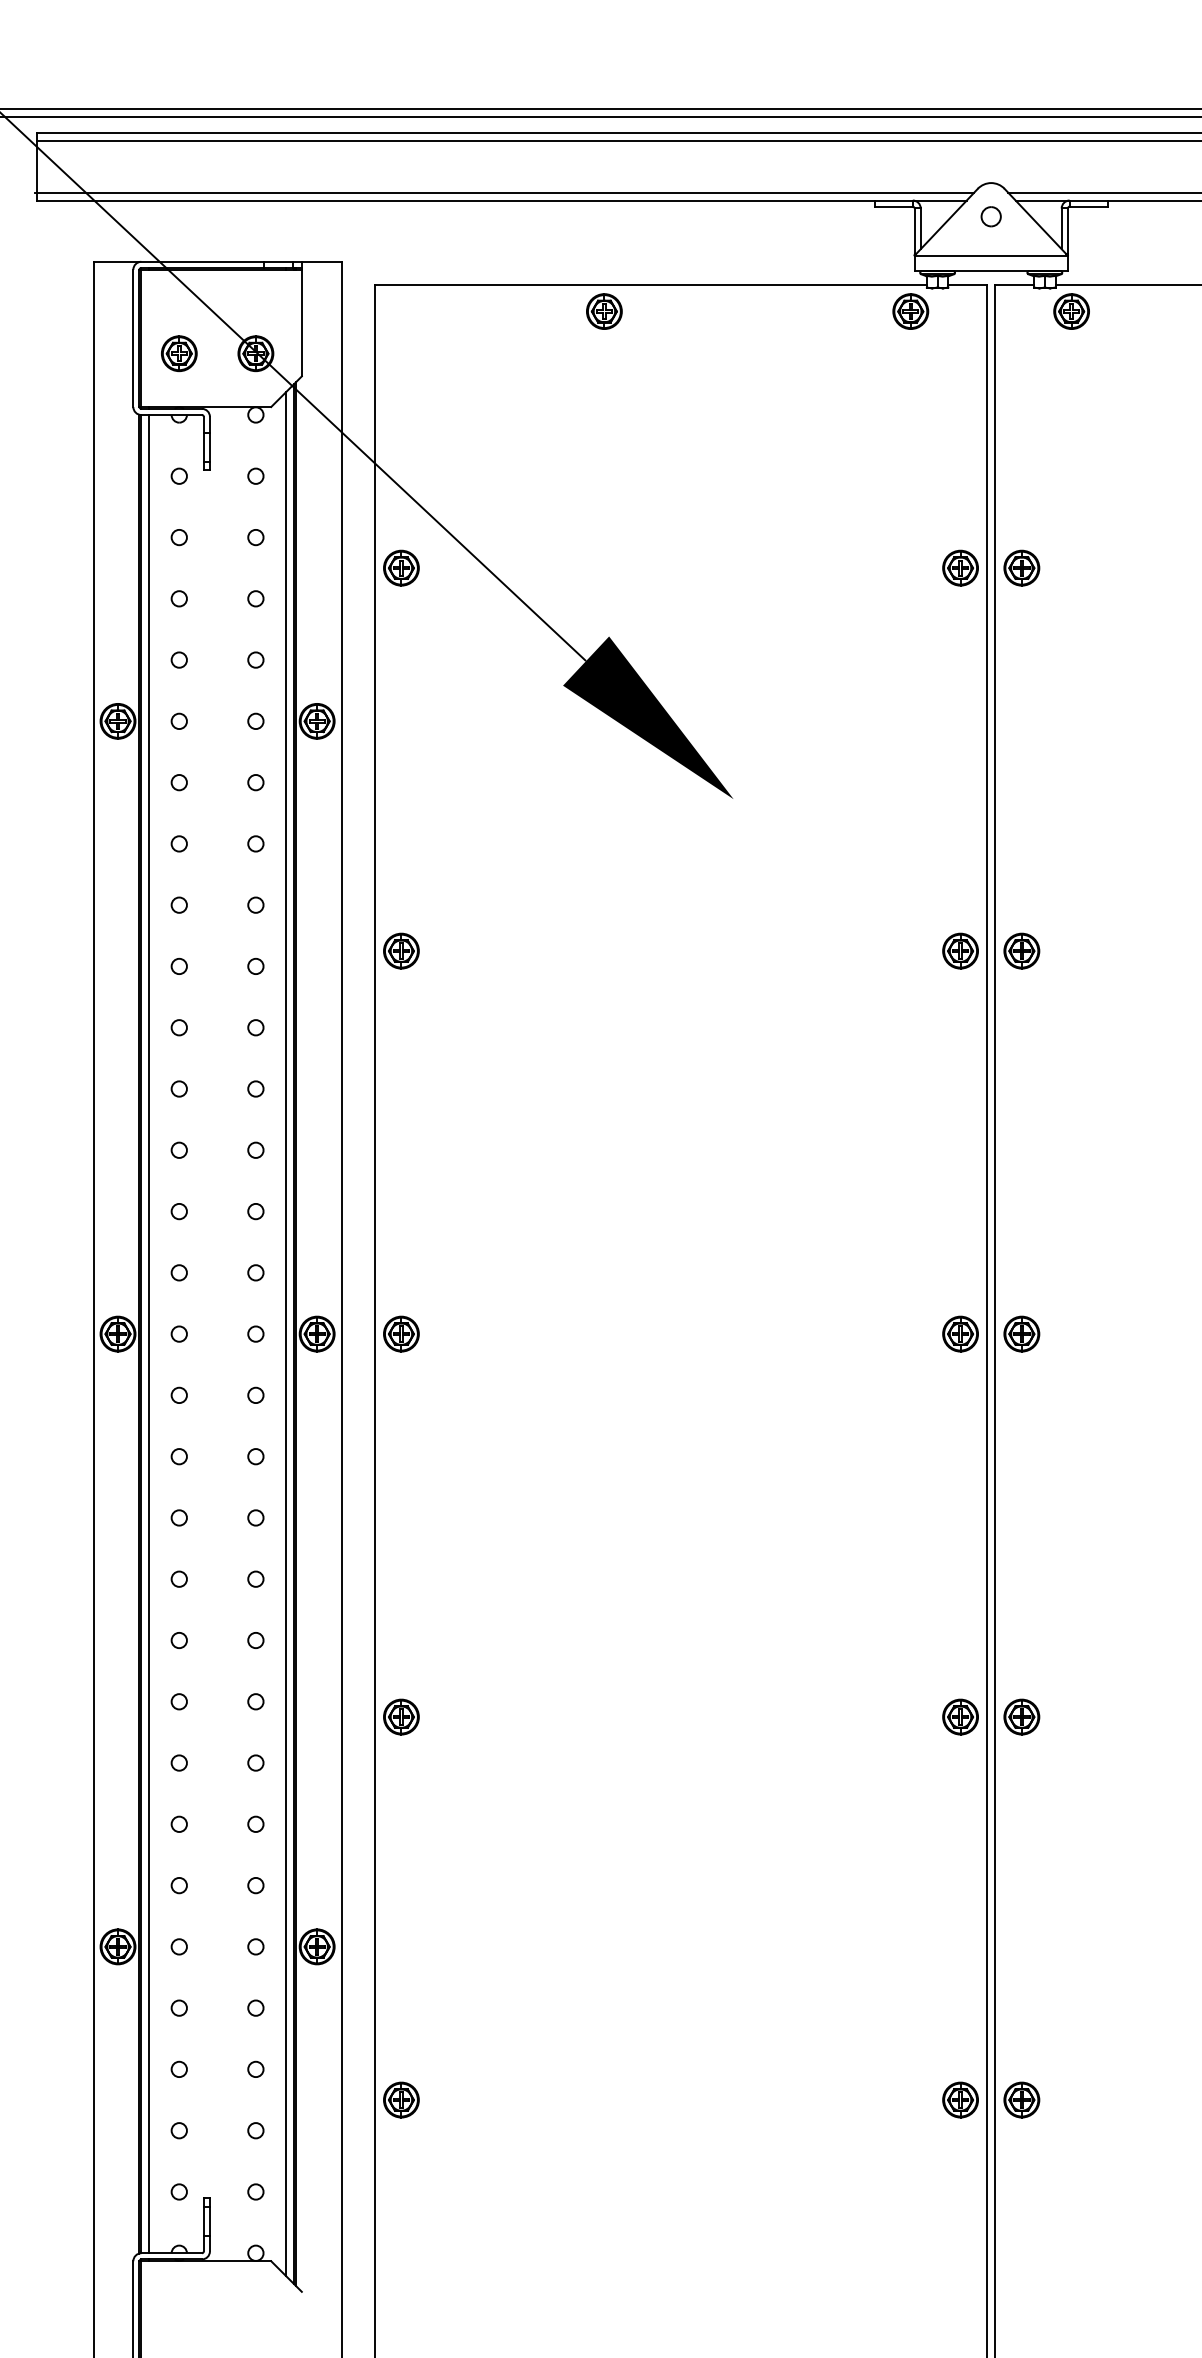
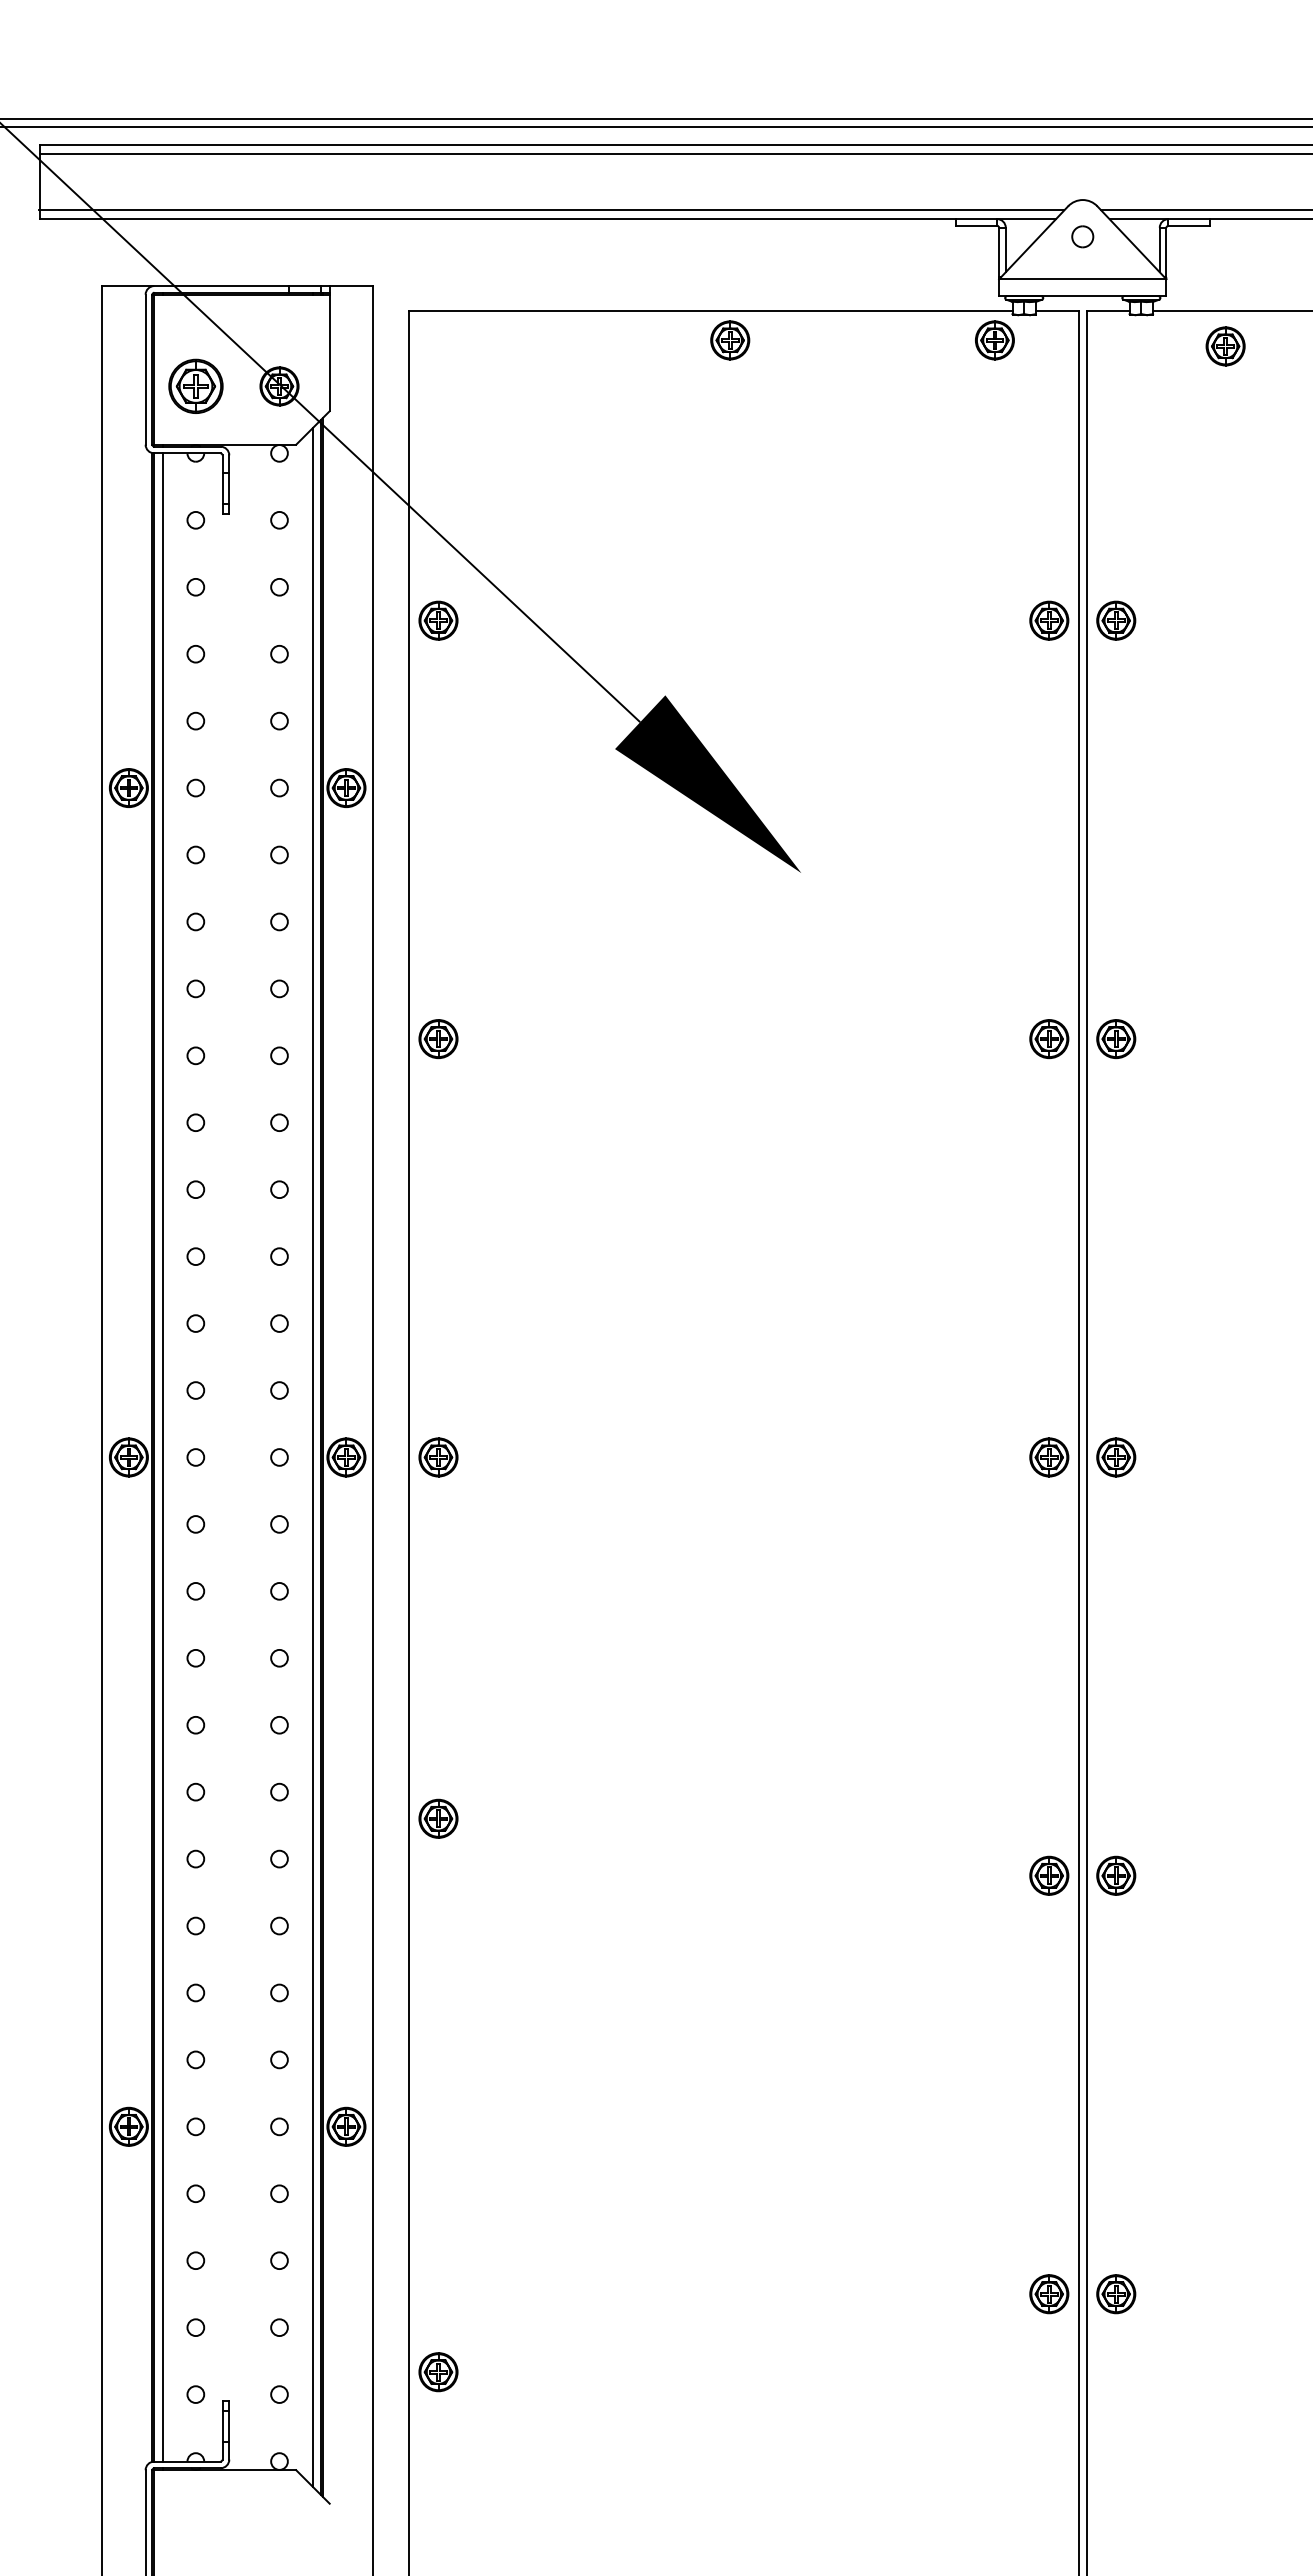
part: (604, 311) -> (730, 340), moved
part: (1071, 311) -> (1225, 346), moved
part: (179, 353) -> (195, 386), size x1.4
part: (401, 1716) -> (438, 1818), moved
part: (401, 2100) -> (438, 2372), moved

